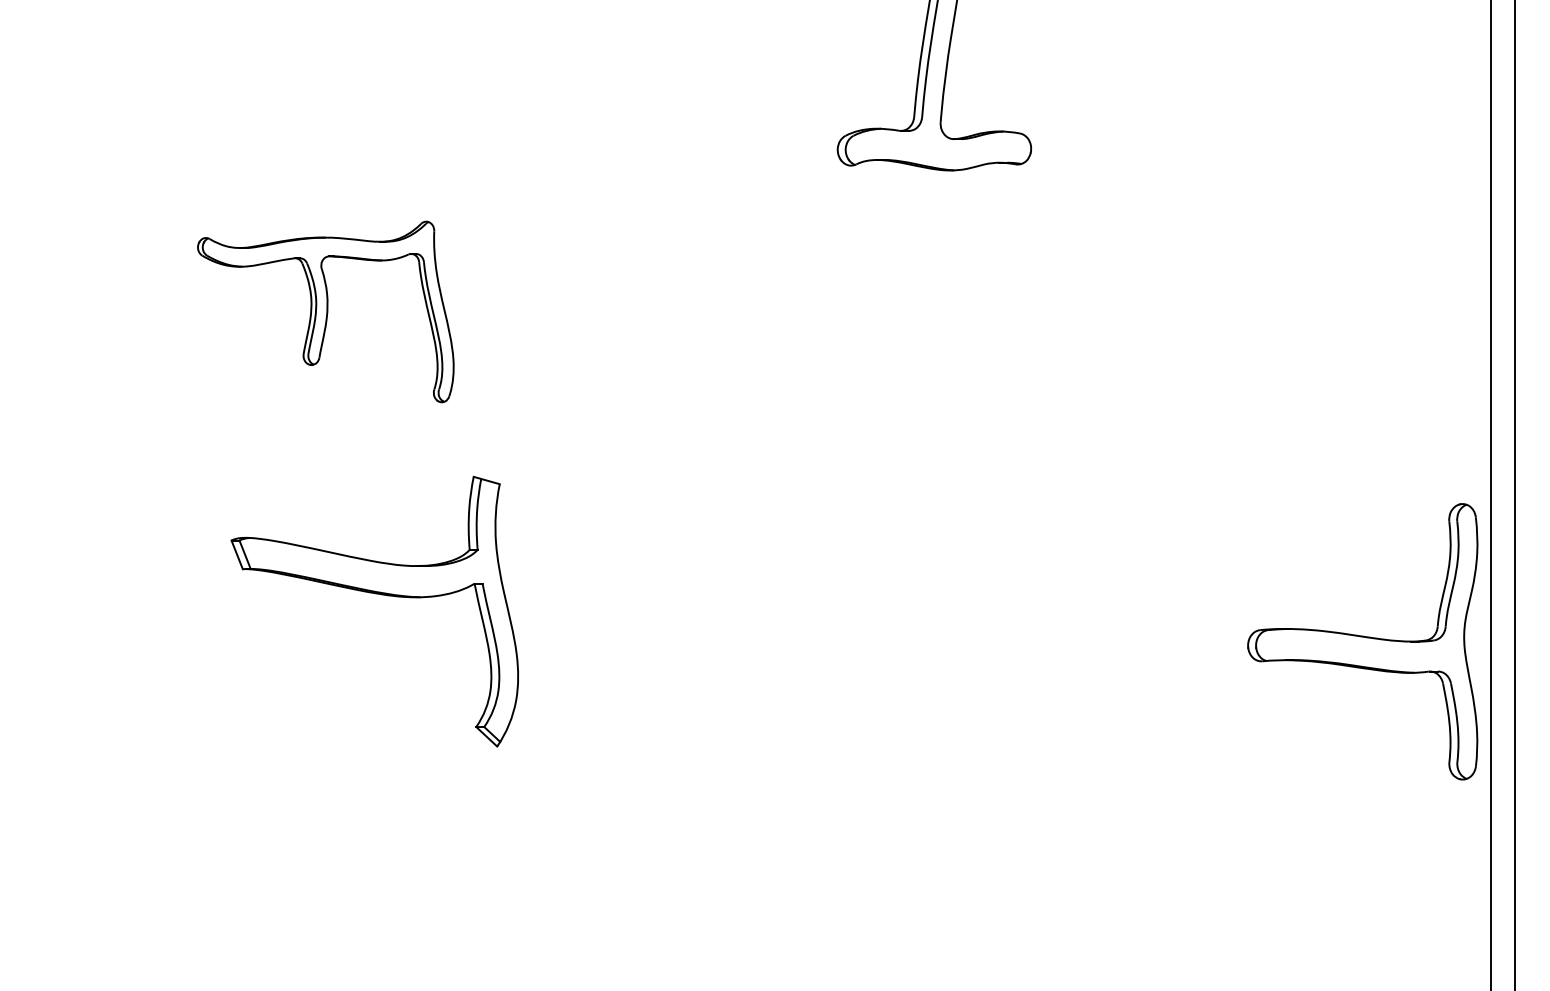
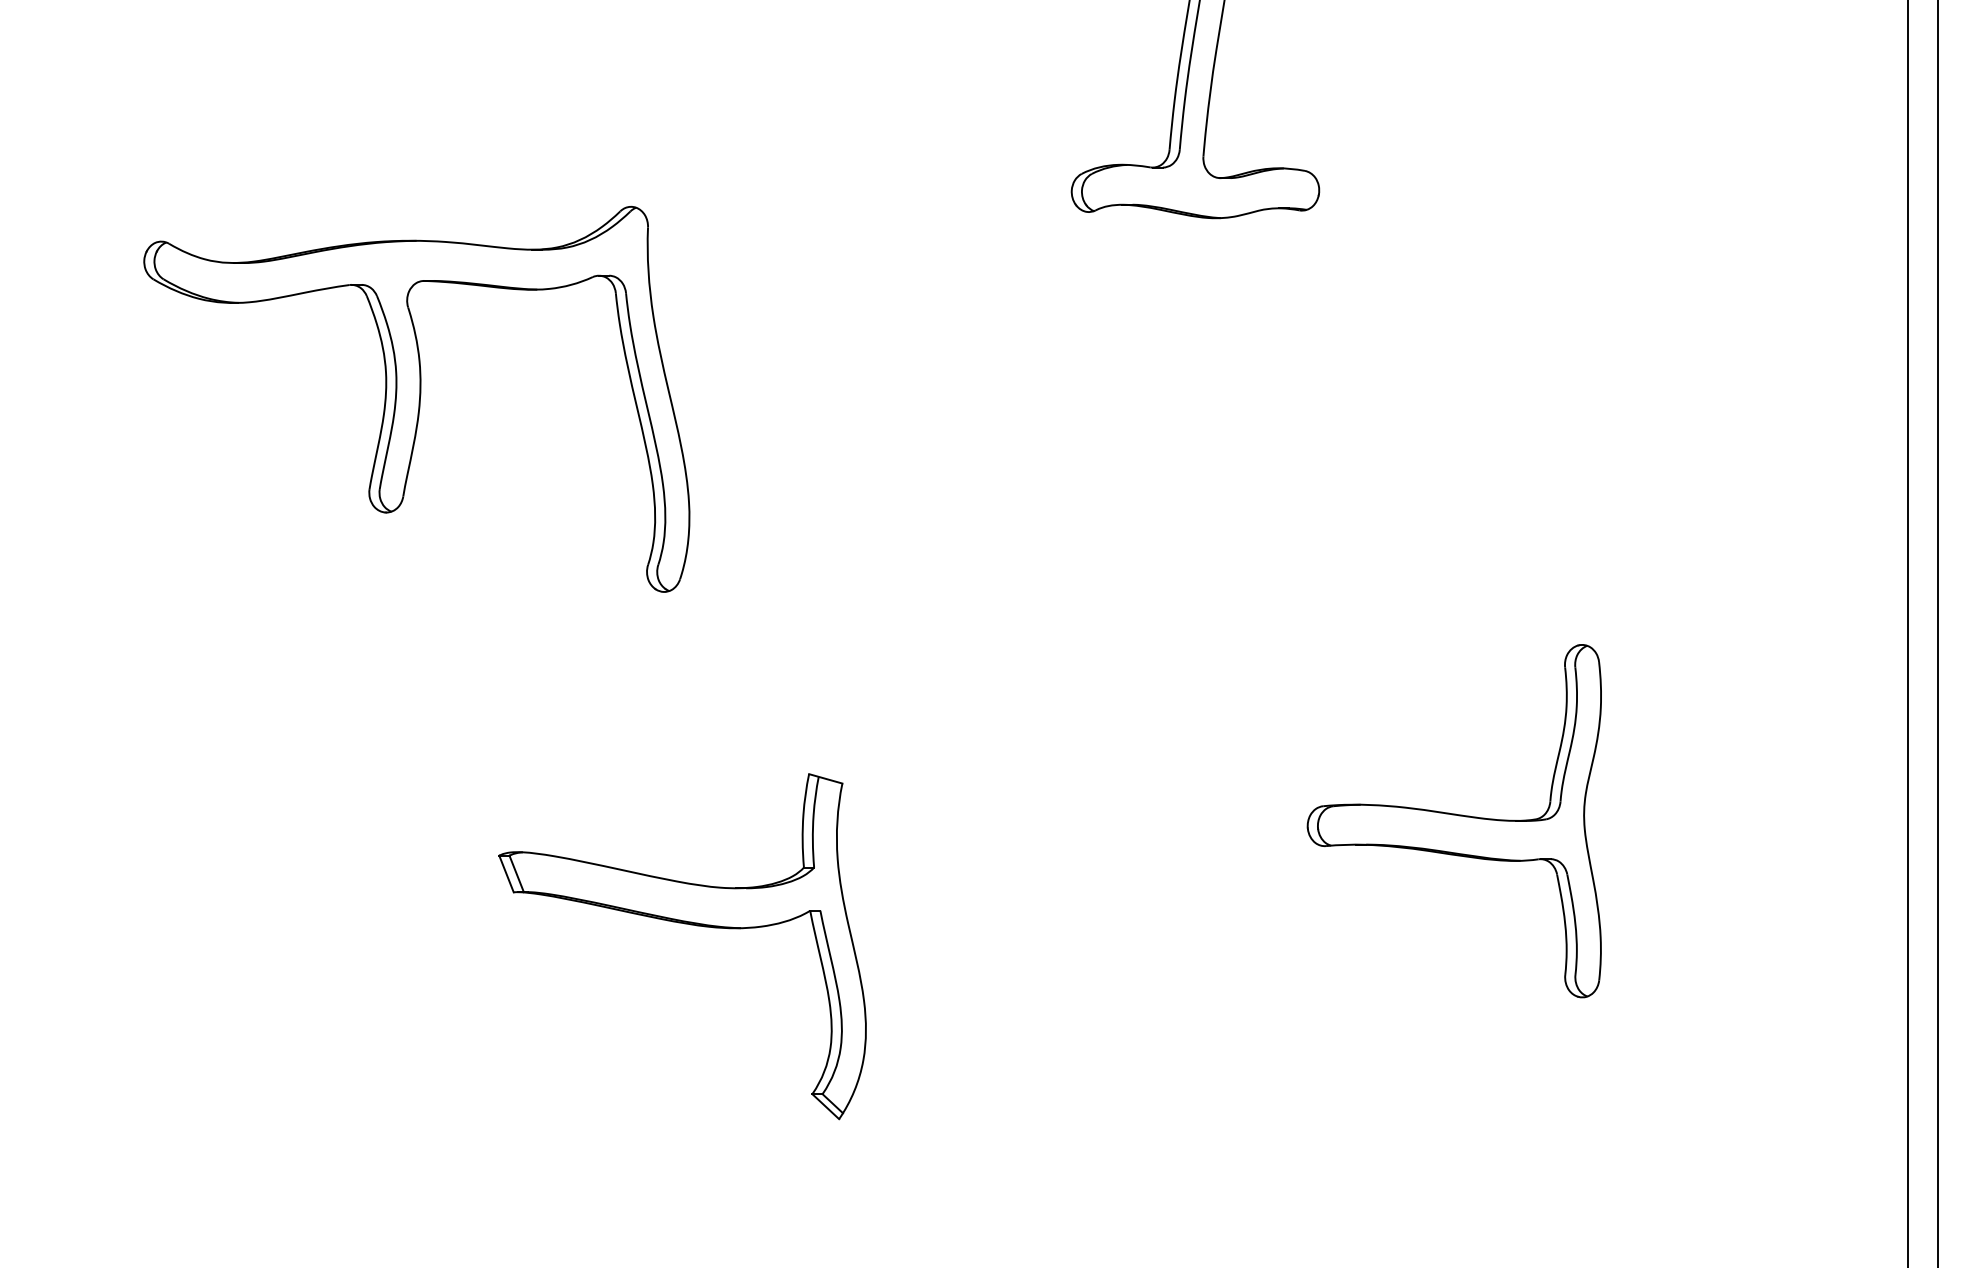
part: (325, 311) -> (416, 398), size x1.67
part: (376, 594) -> (684, 924), moved
part: (1362, 642) -> (1453, 821), moved

